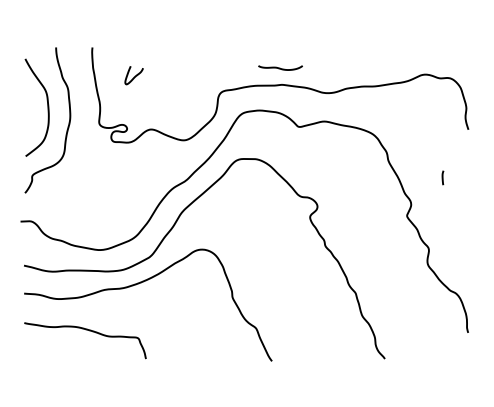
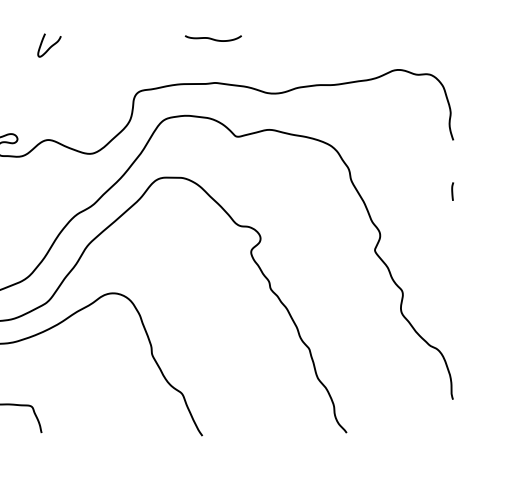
curve: (280, 67) -> (213, 37), moved
curve: (134, 76) -> (49, 46), moved
curve: (442, 177) -> (452, 191), moved

